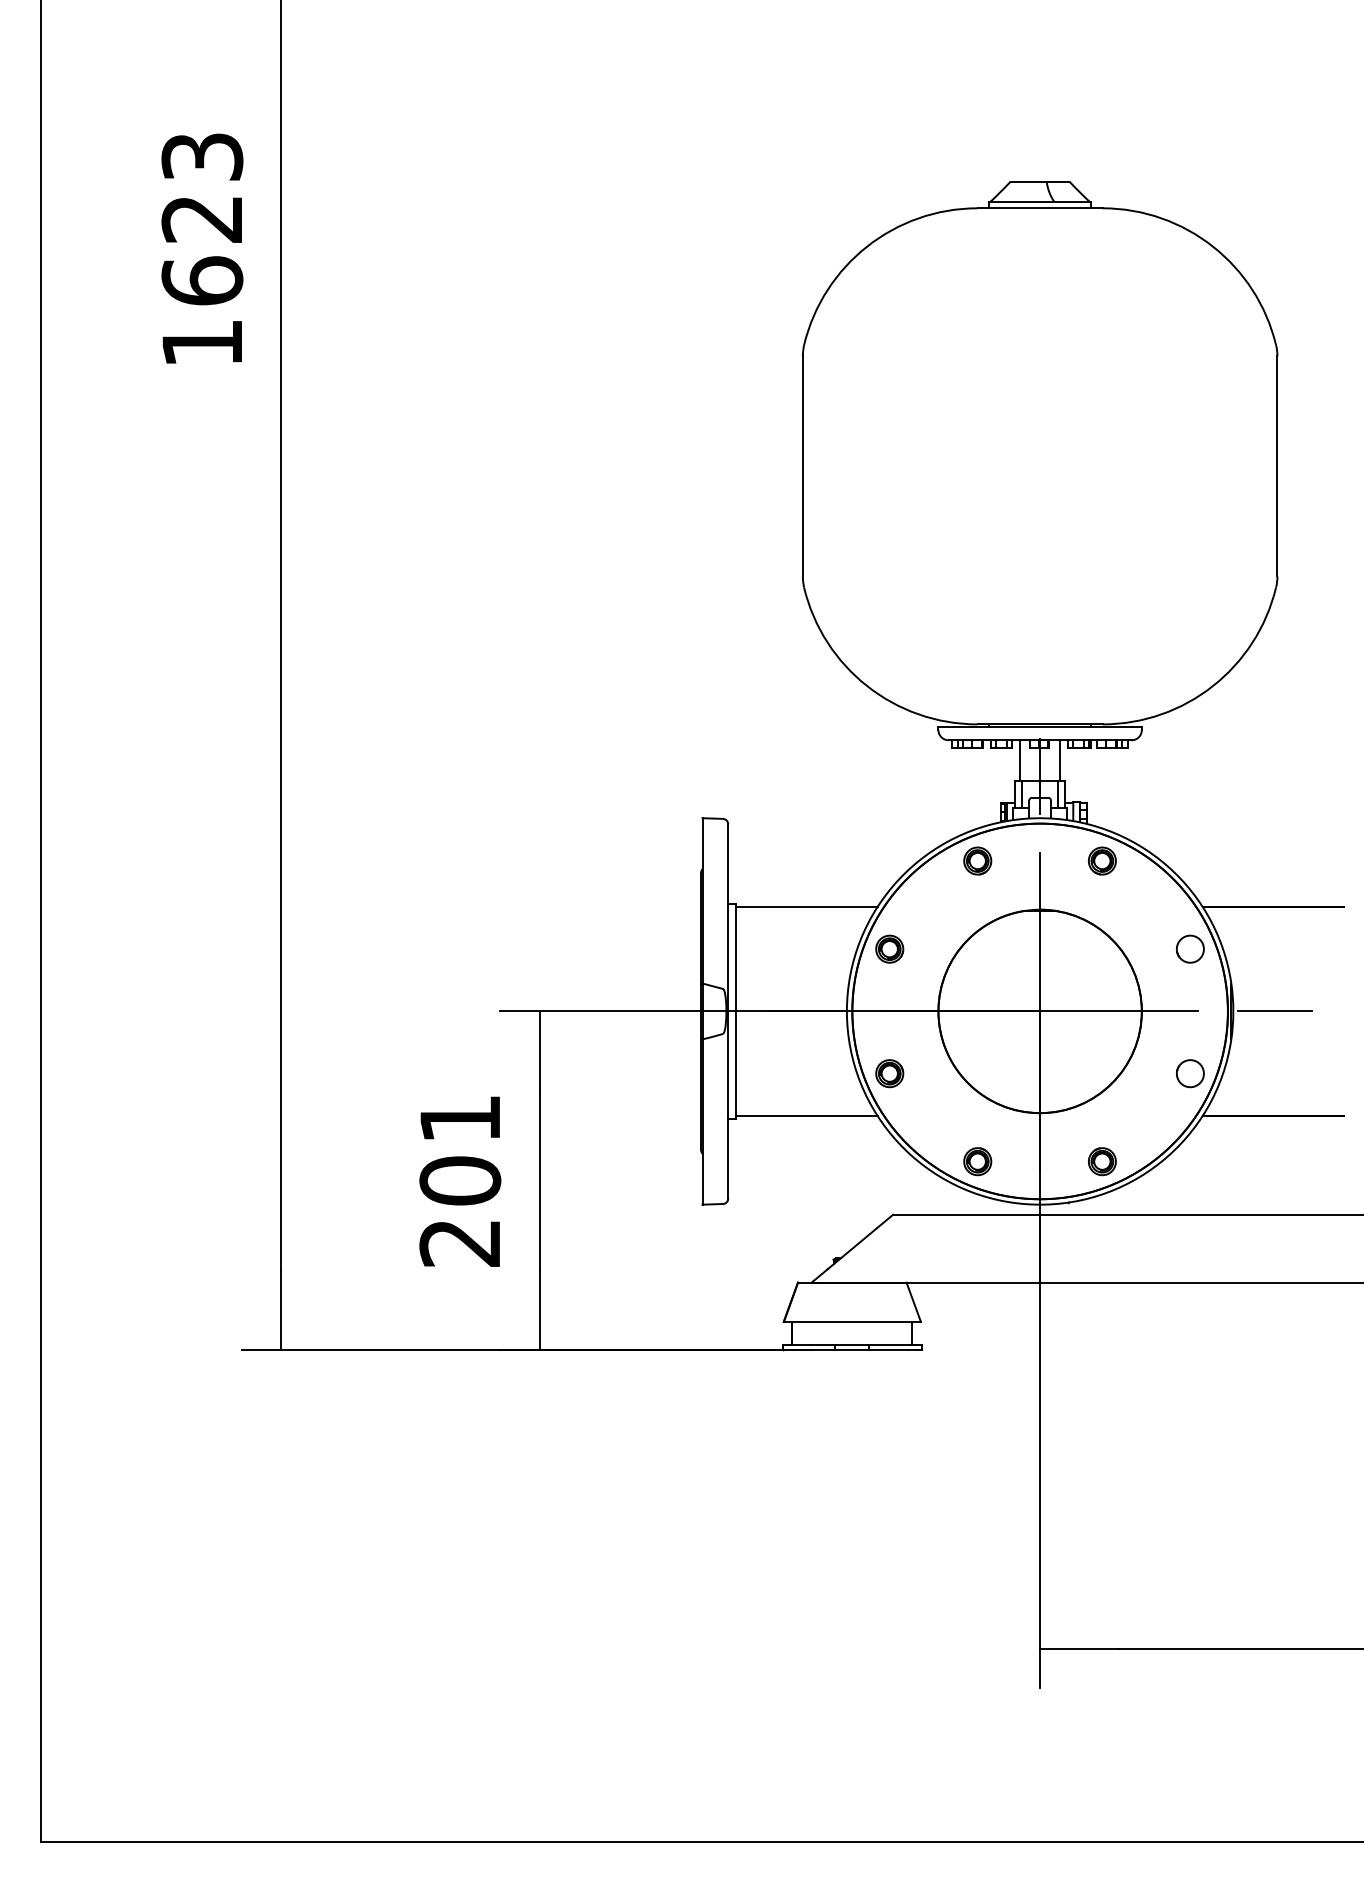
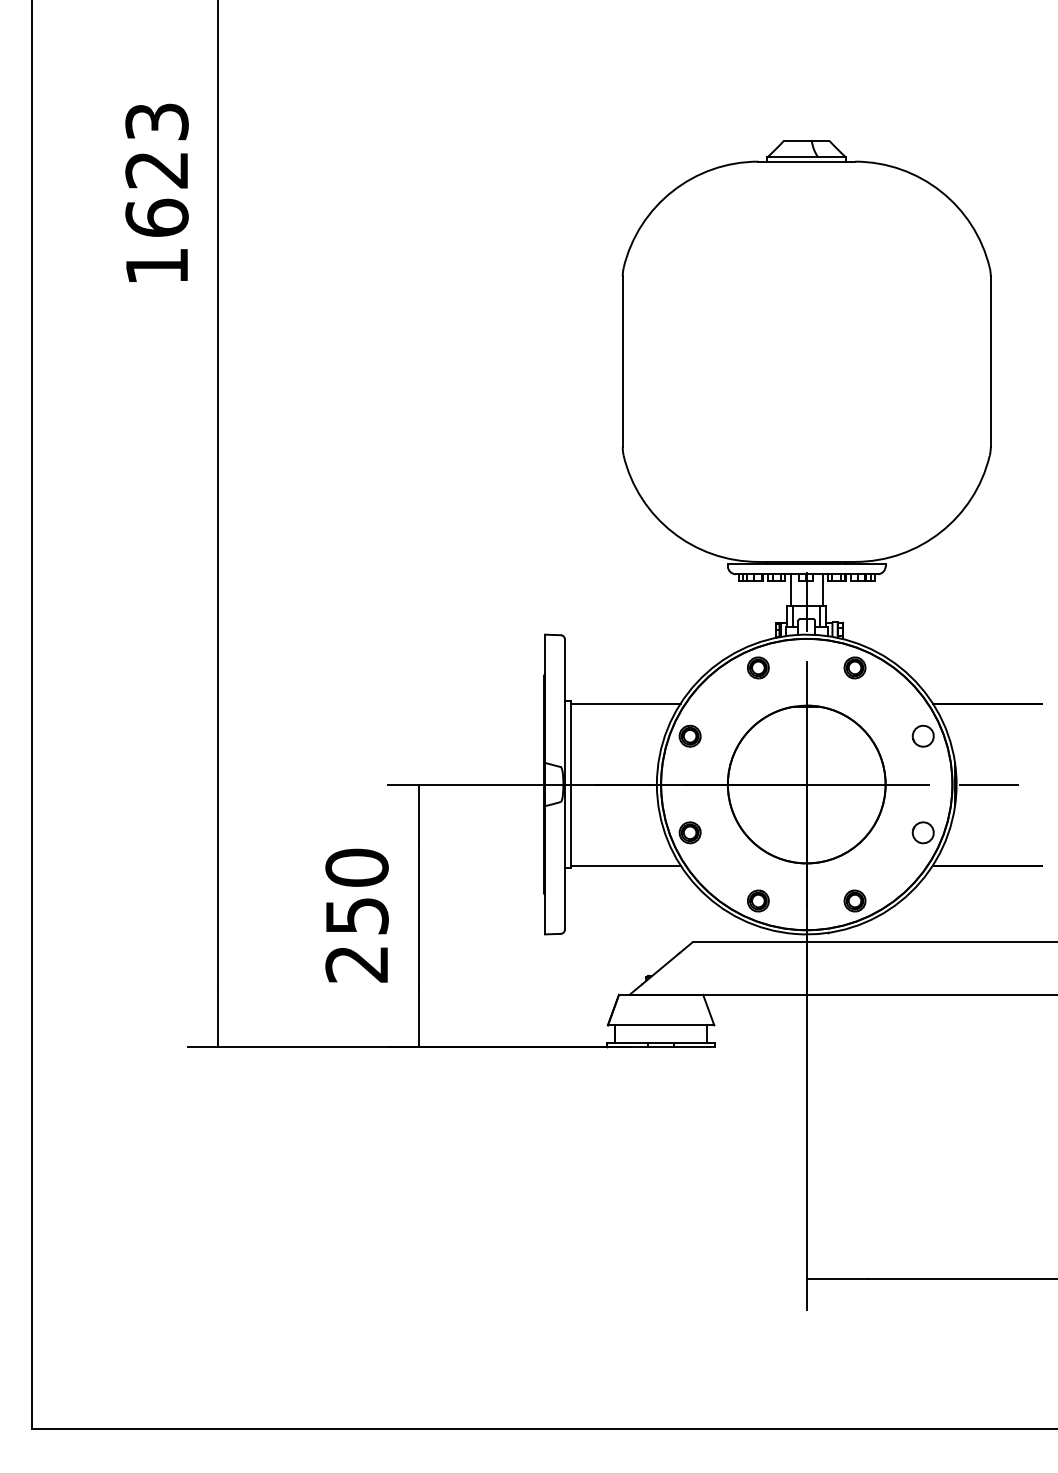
text: (459, 1149) -> (356, 891), 201 -> 250

